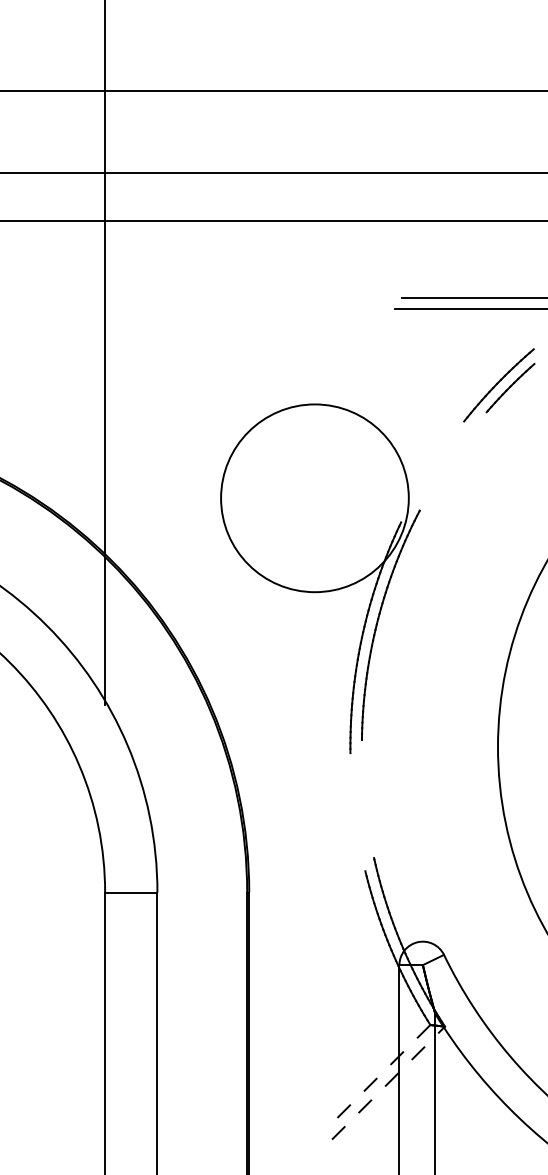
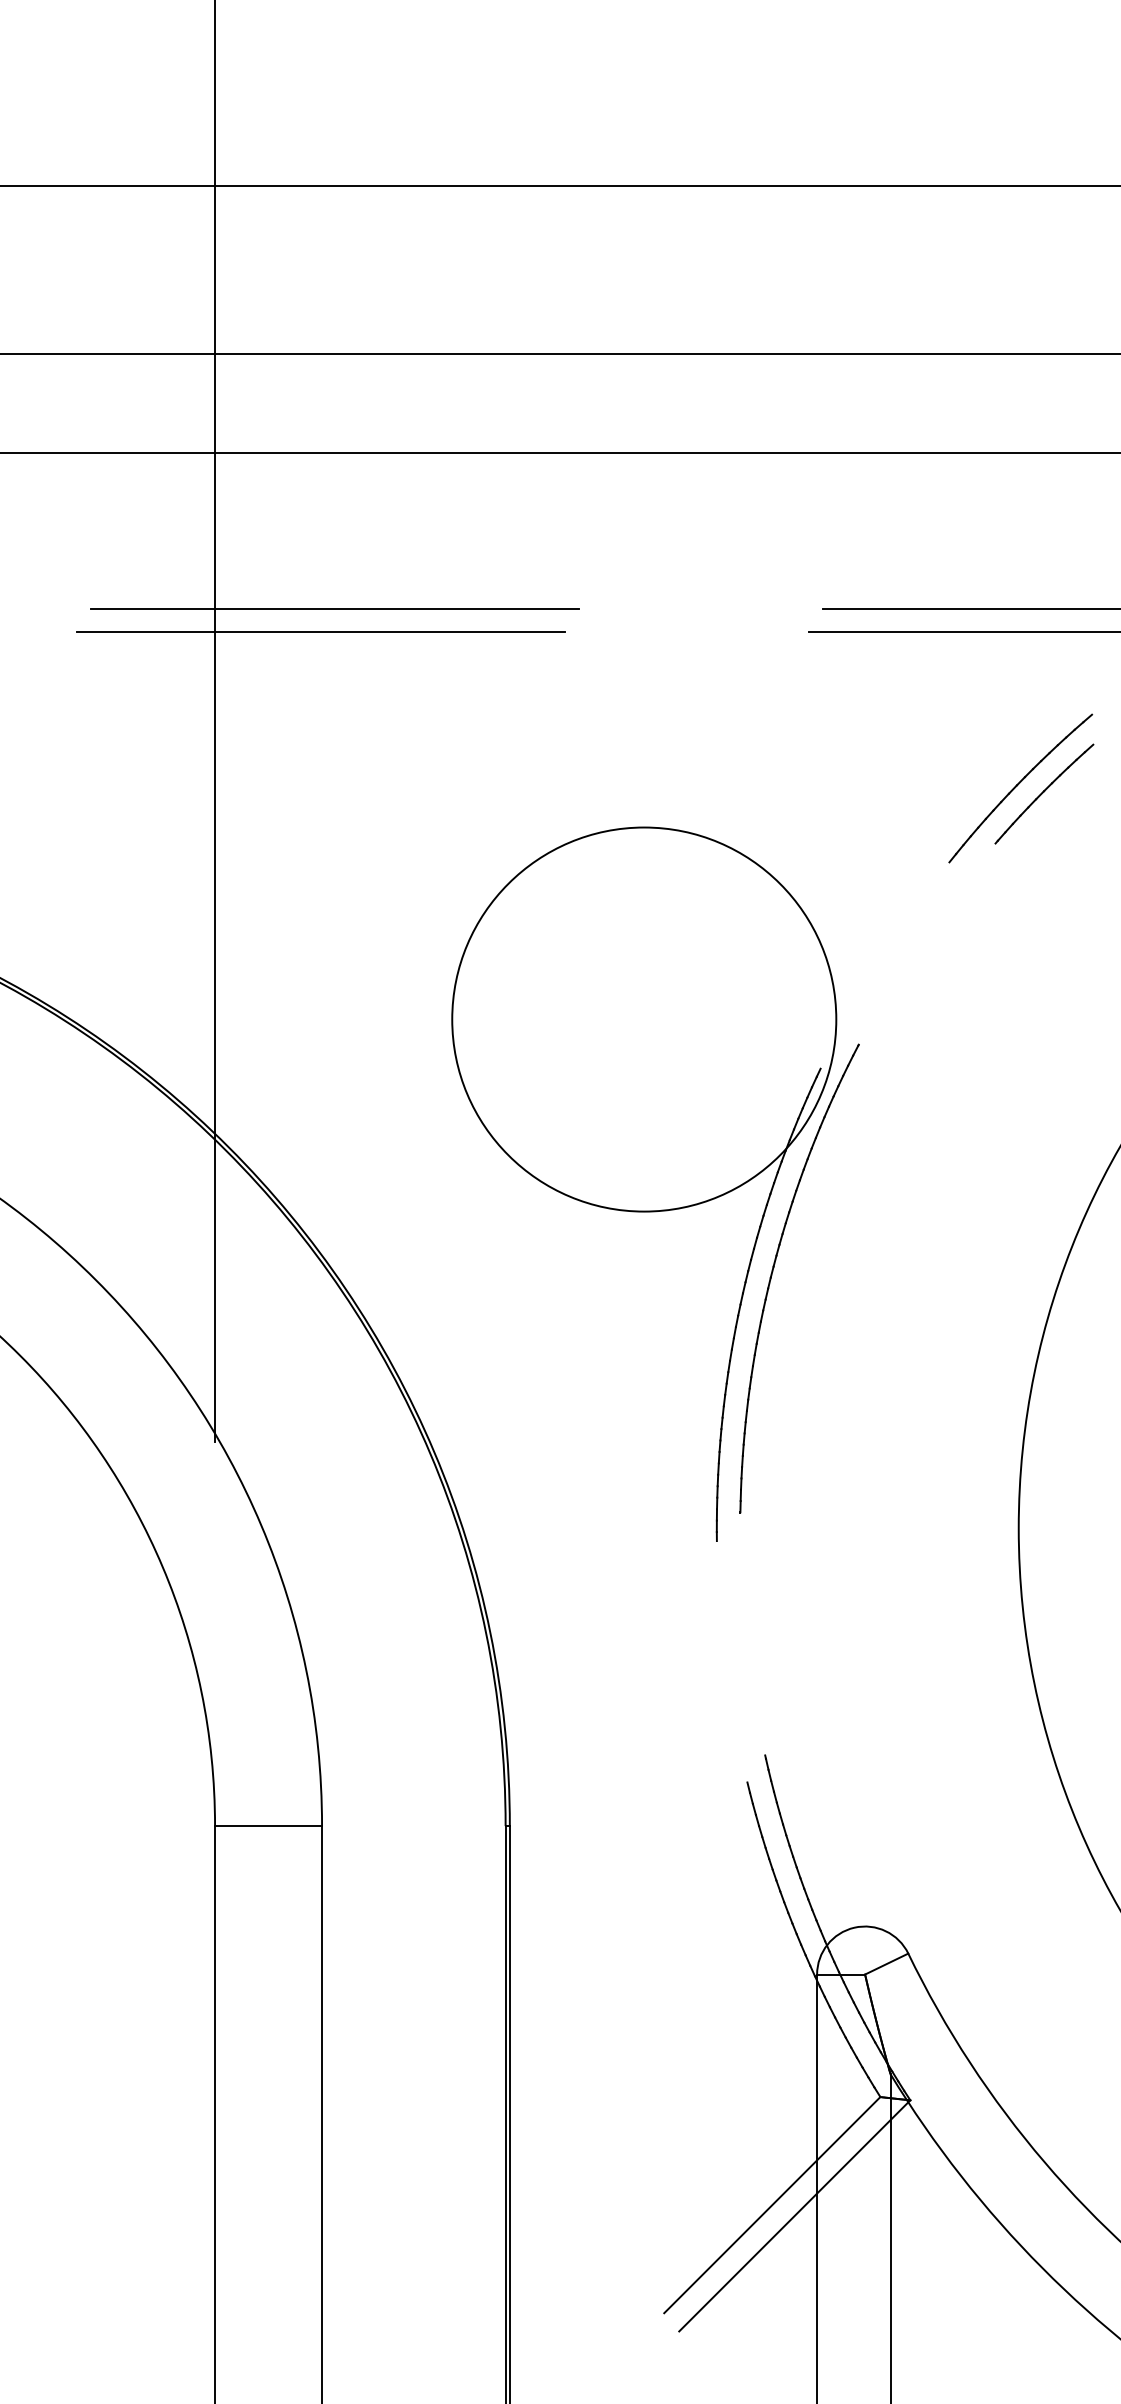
line: (163, 297) -> (334, 608), added
line: (156, 309) -> (320, 633), added
line: (377, 1077) -> (772, 2204), dashed -> solid
line: (388, 1083) -> (794, 2216), dashed -> solid

